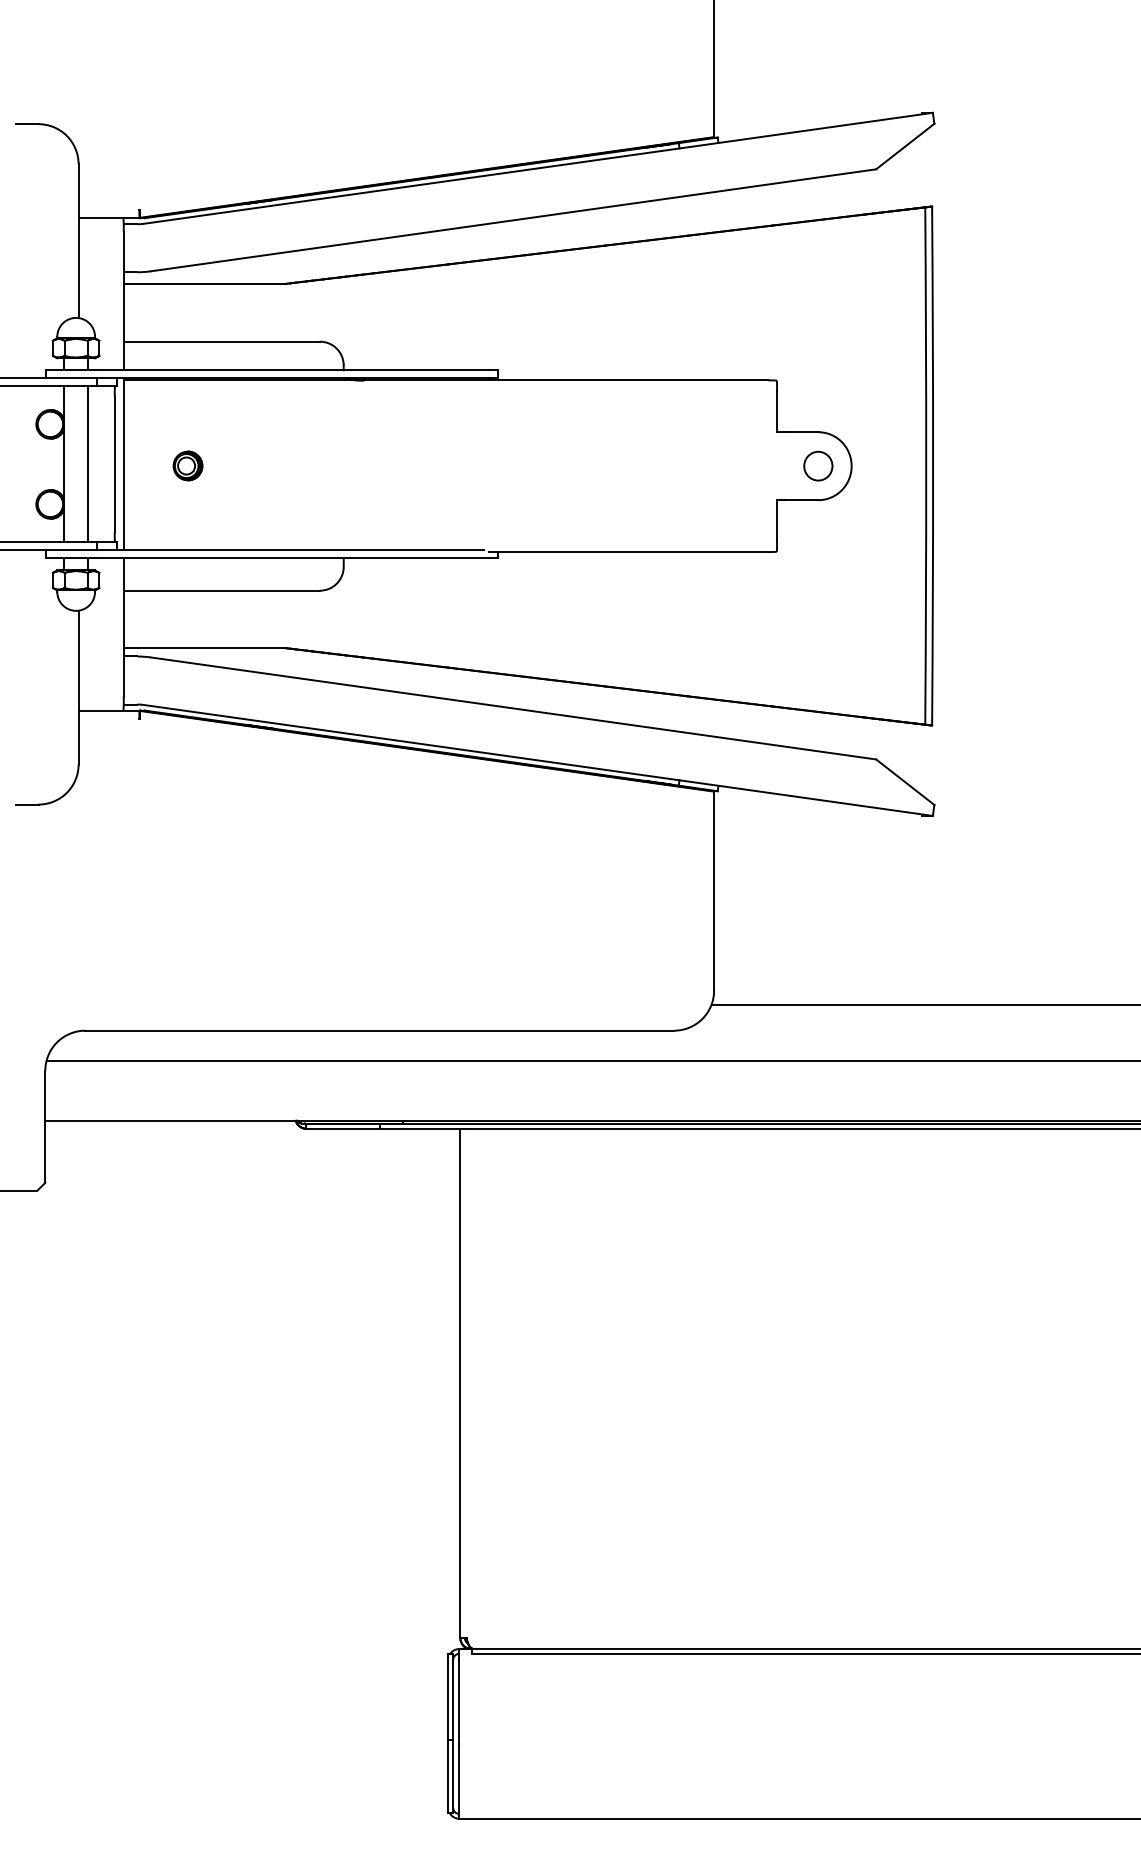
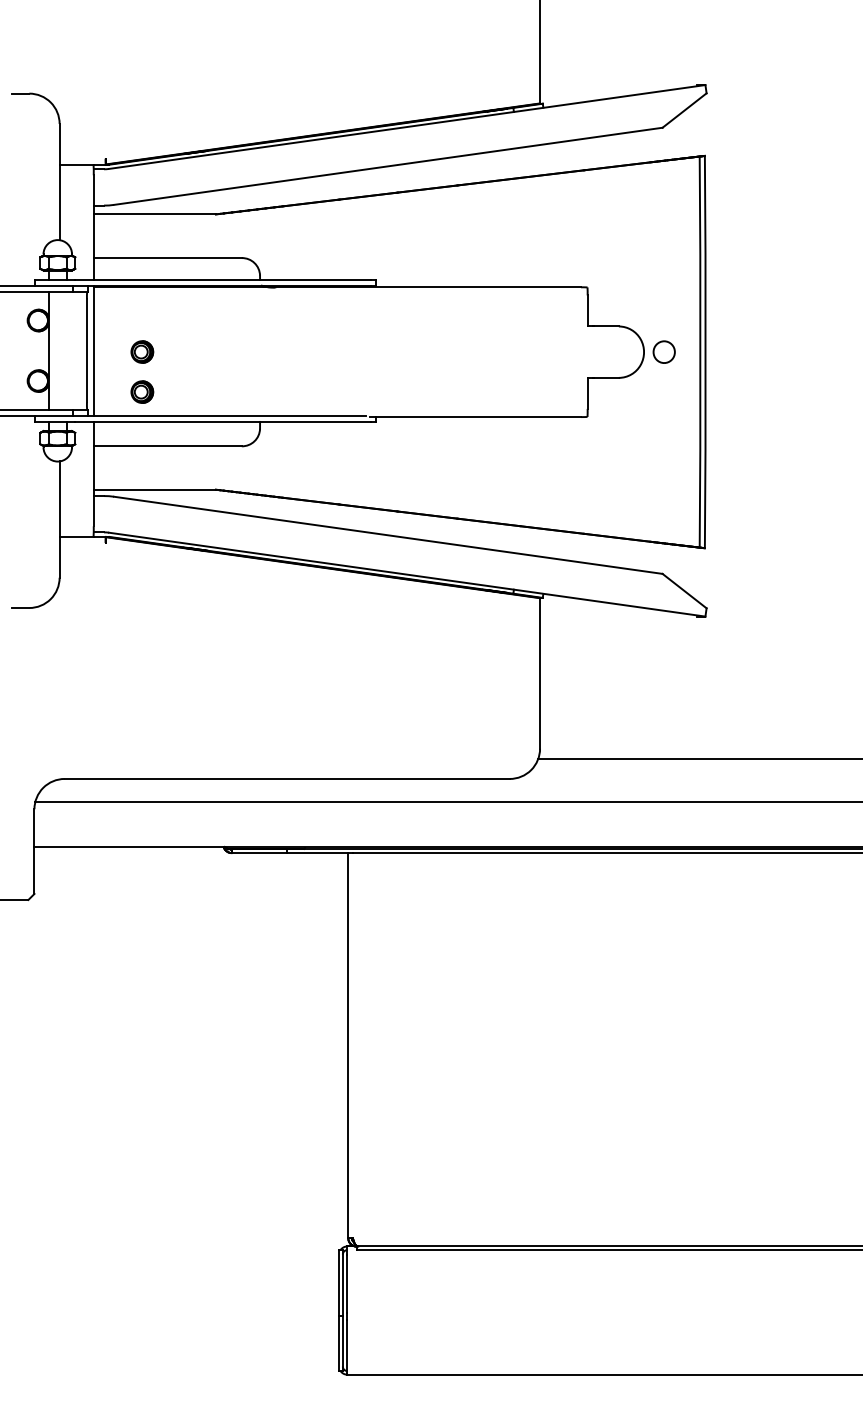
line: (88, 464) -> (67, 350), removed
part: (818, 465) -> (664, 351), moved
part: (187, 518) -> (141, 391), added

